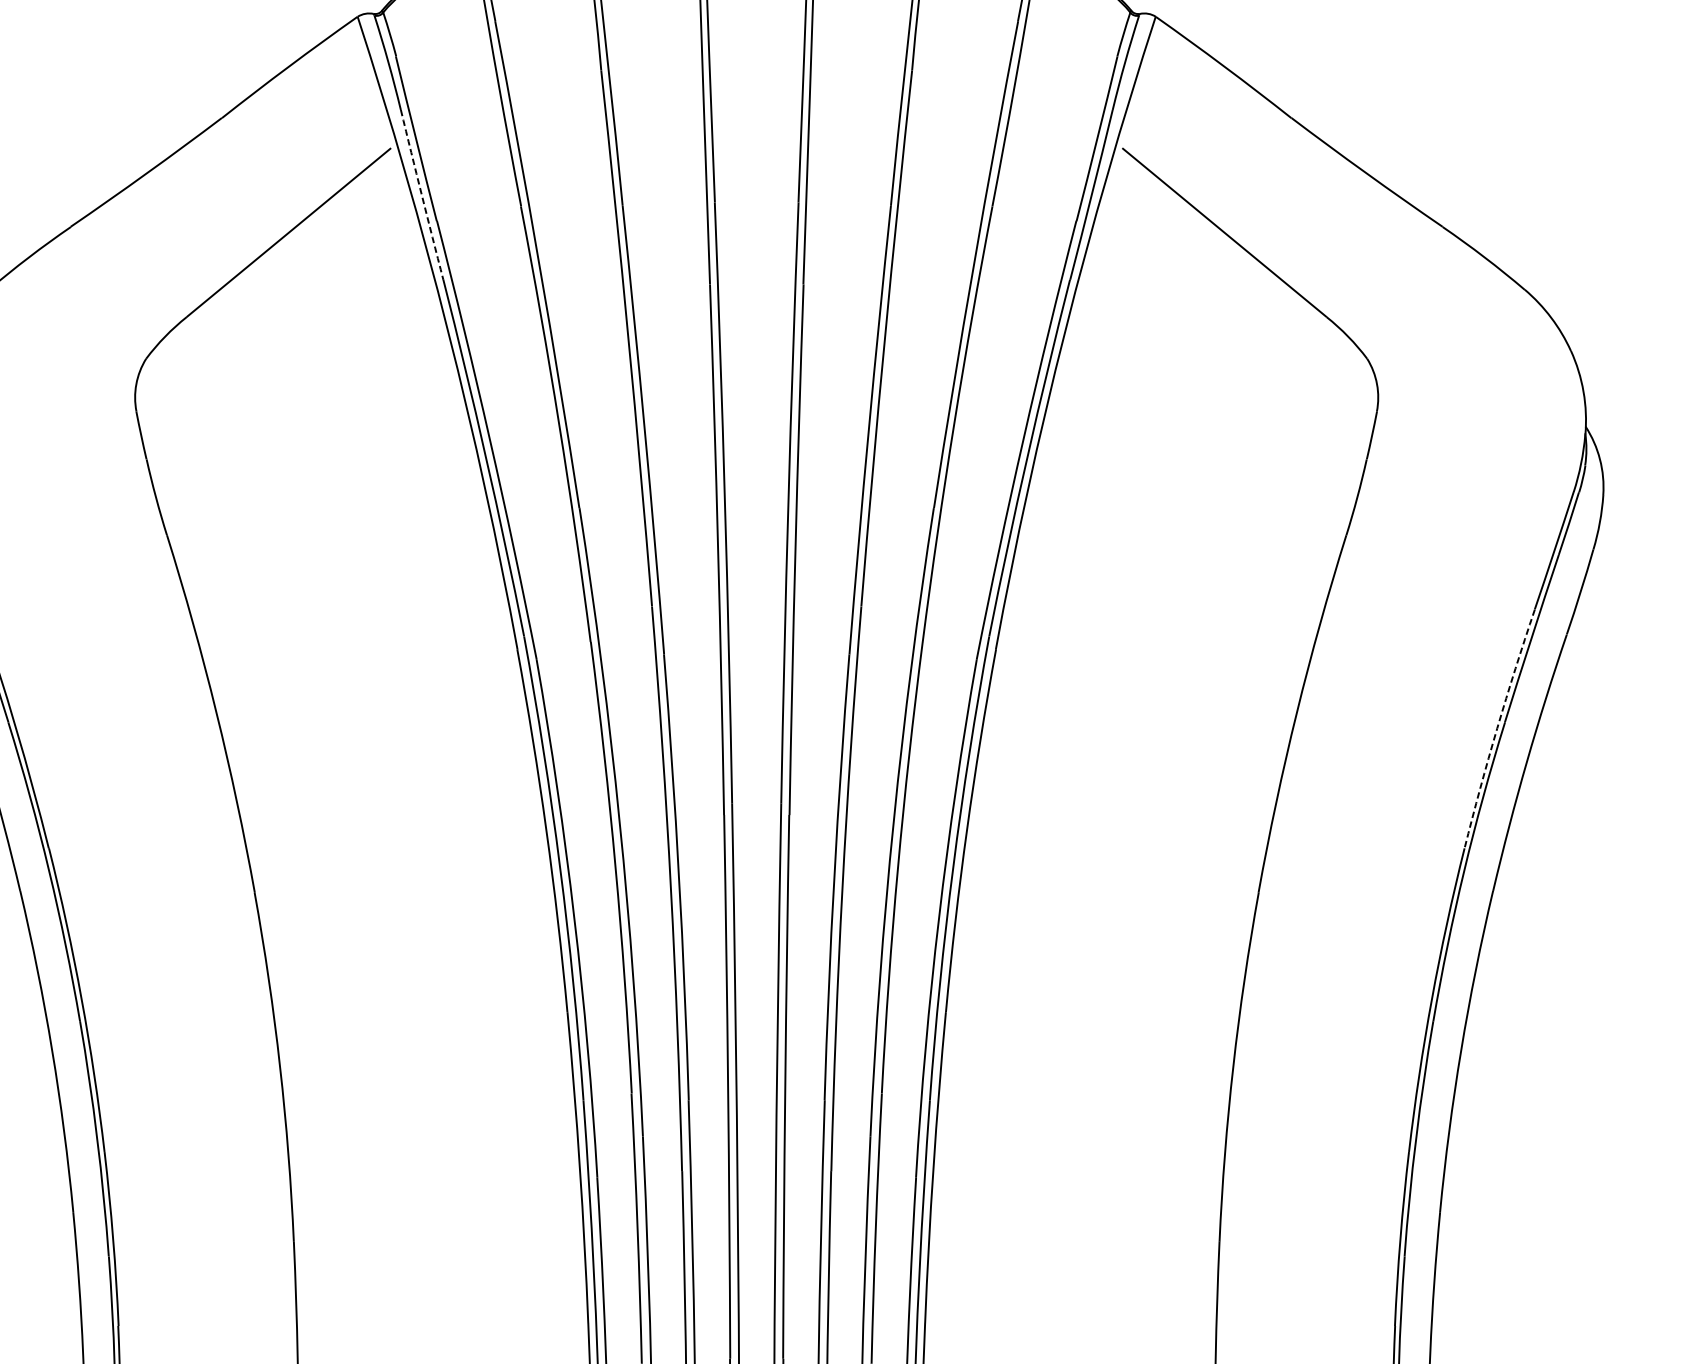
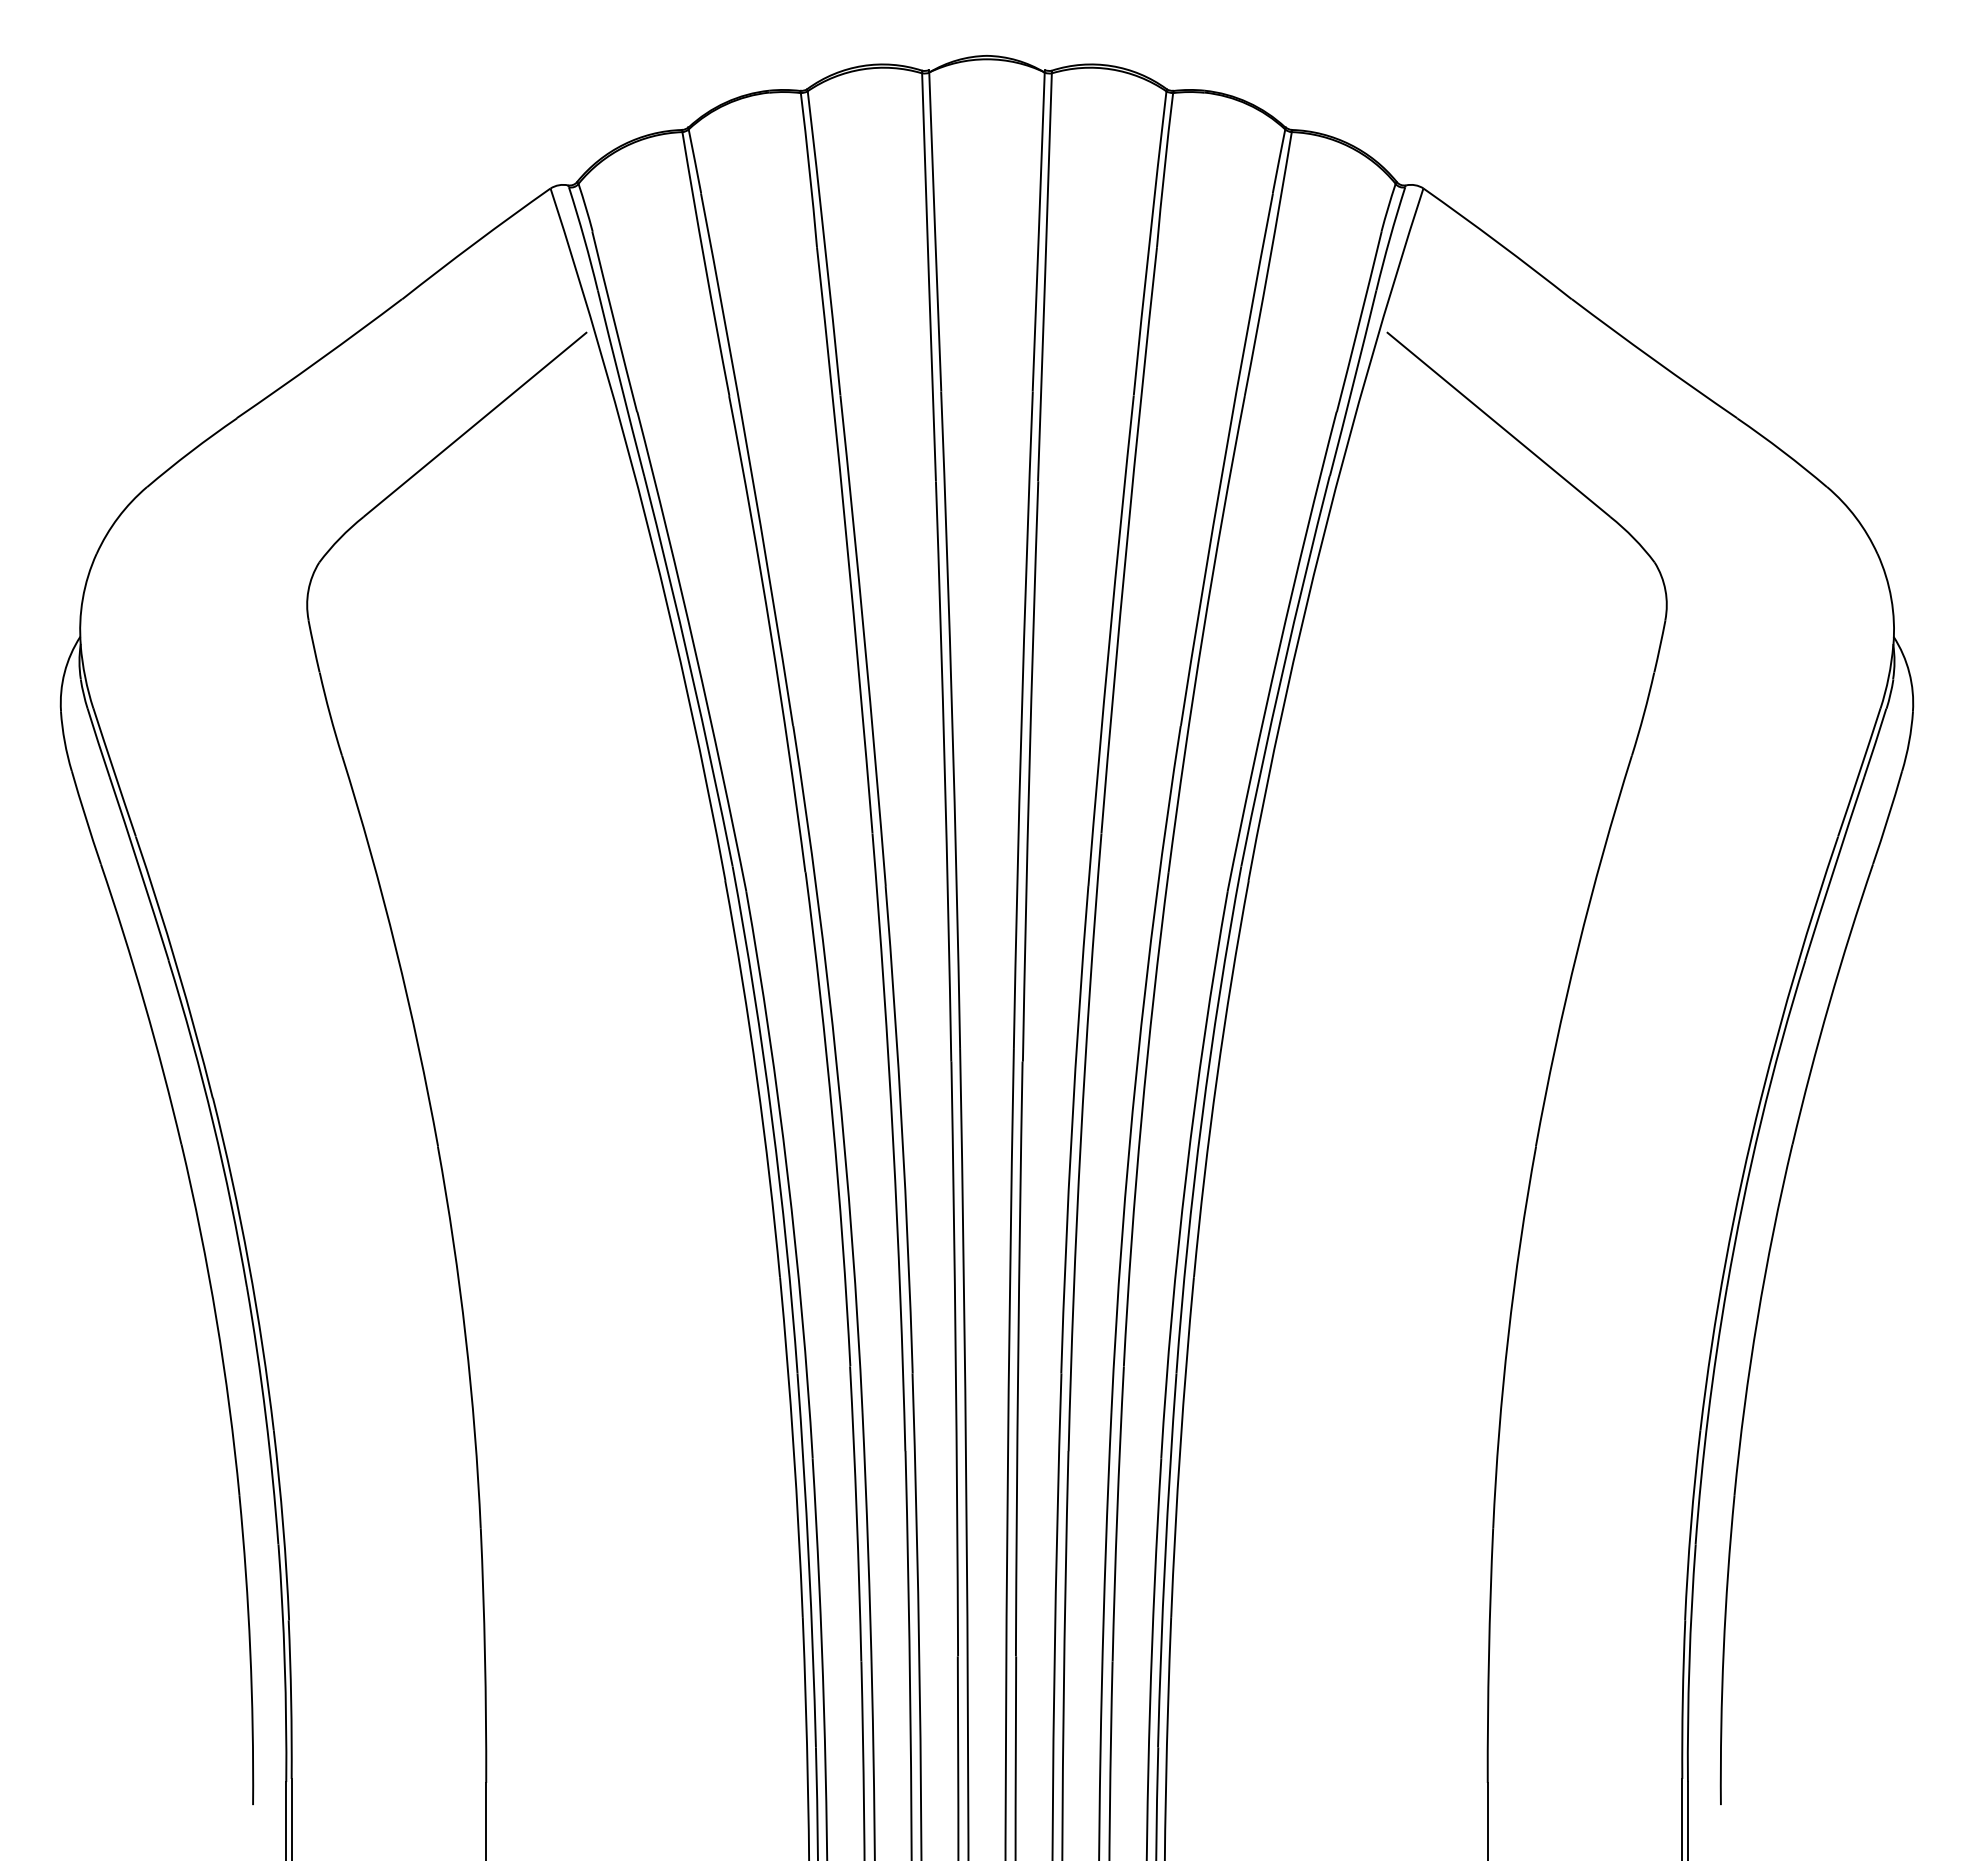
arc: (421, 195) -> (620, 383), dashed -> solid
arc: (1496, 728) -> (1796, 966), dashed -> solid

